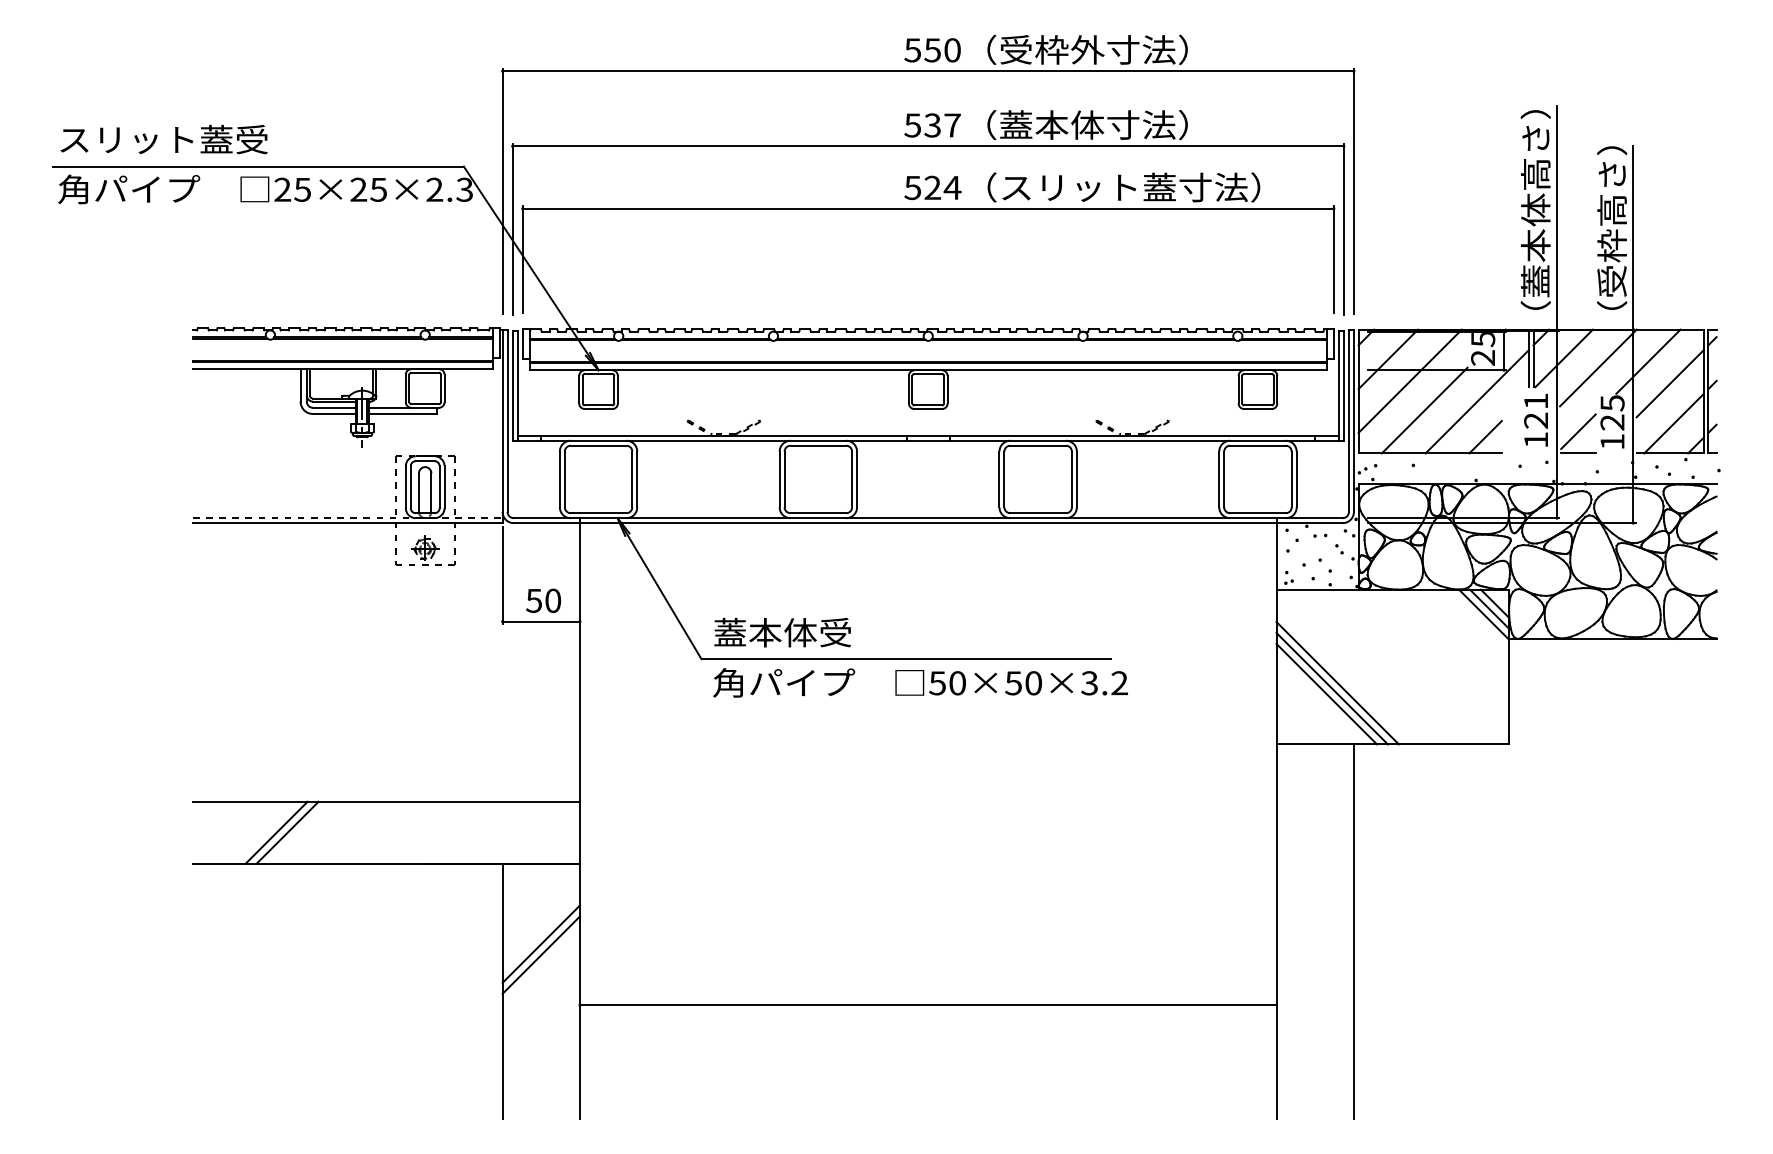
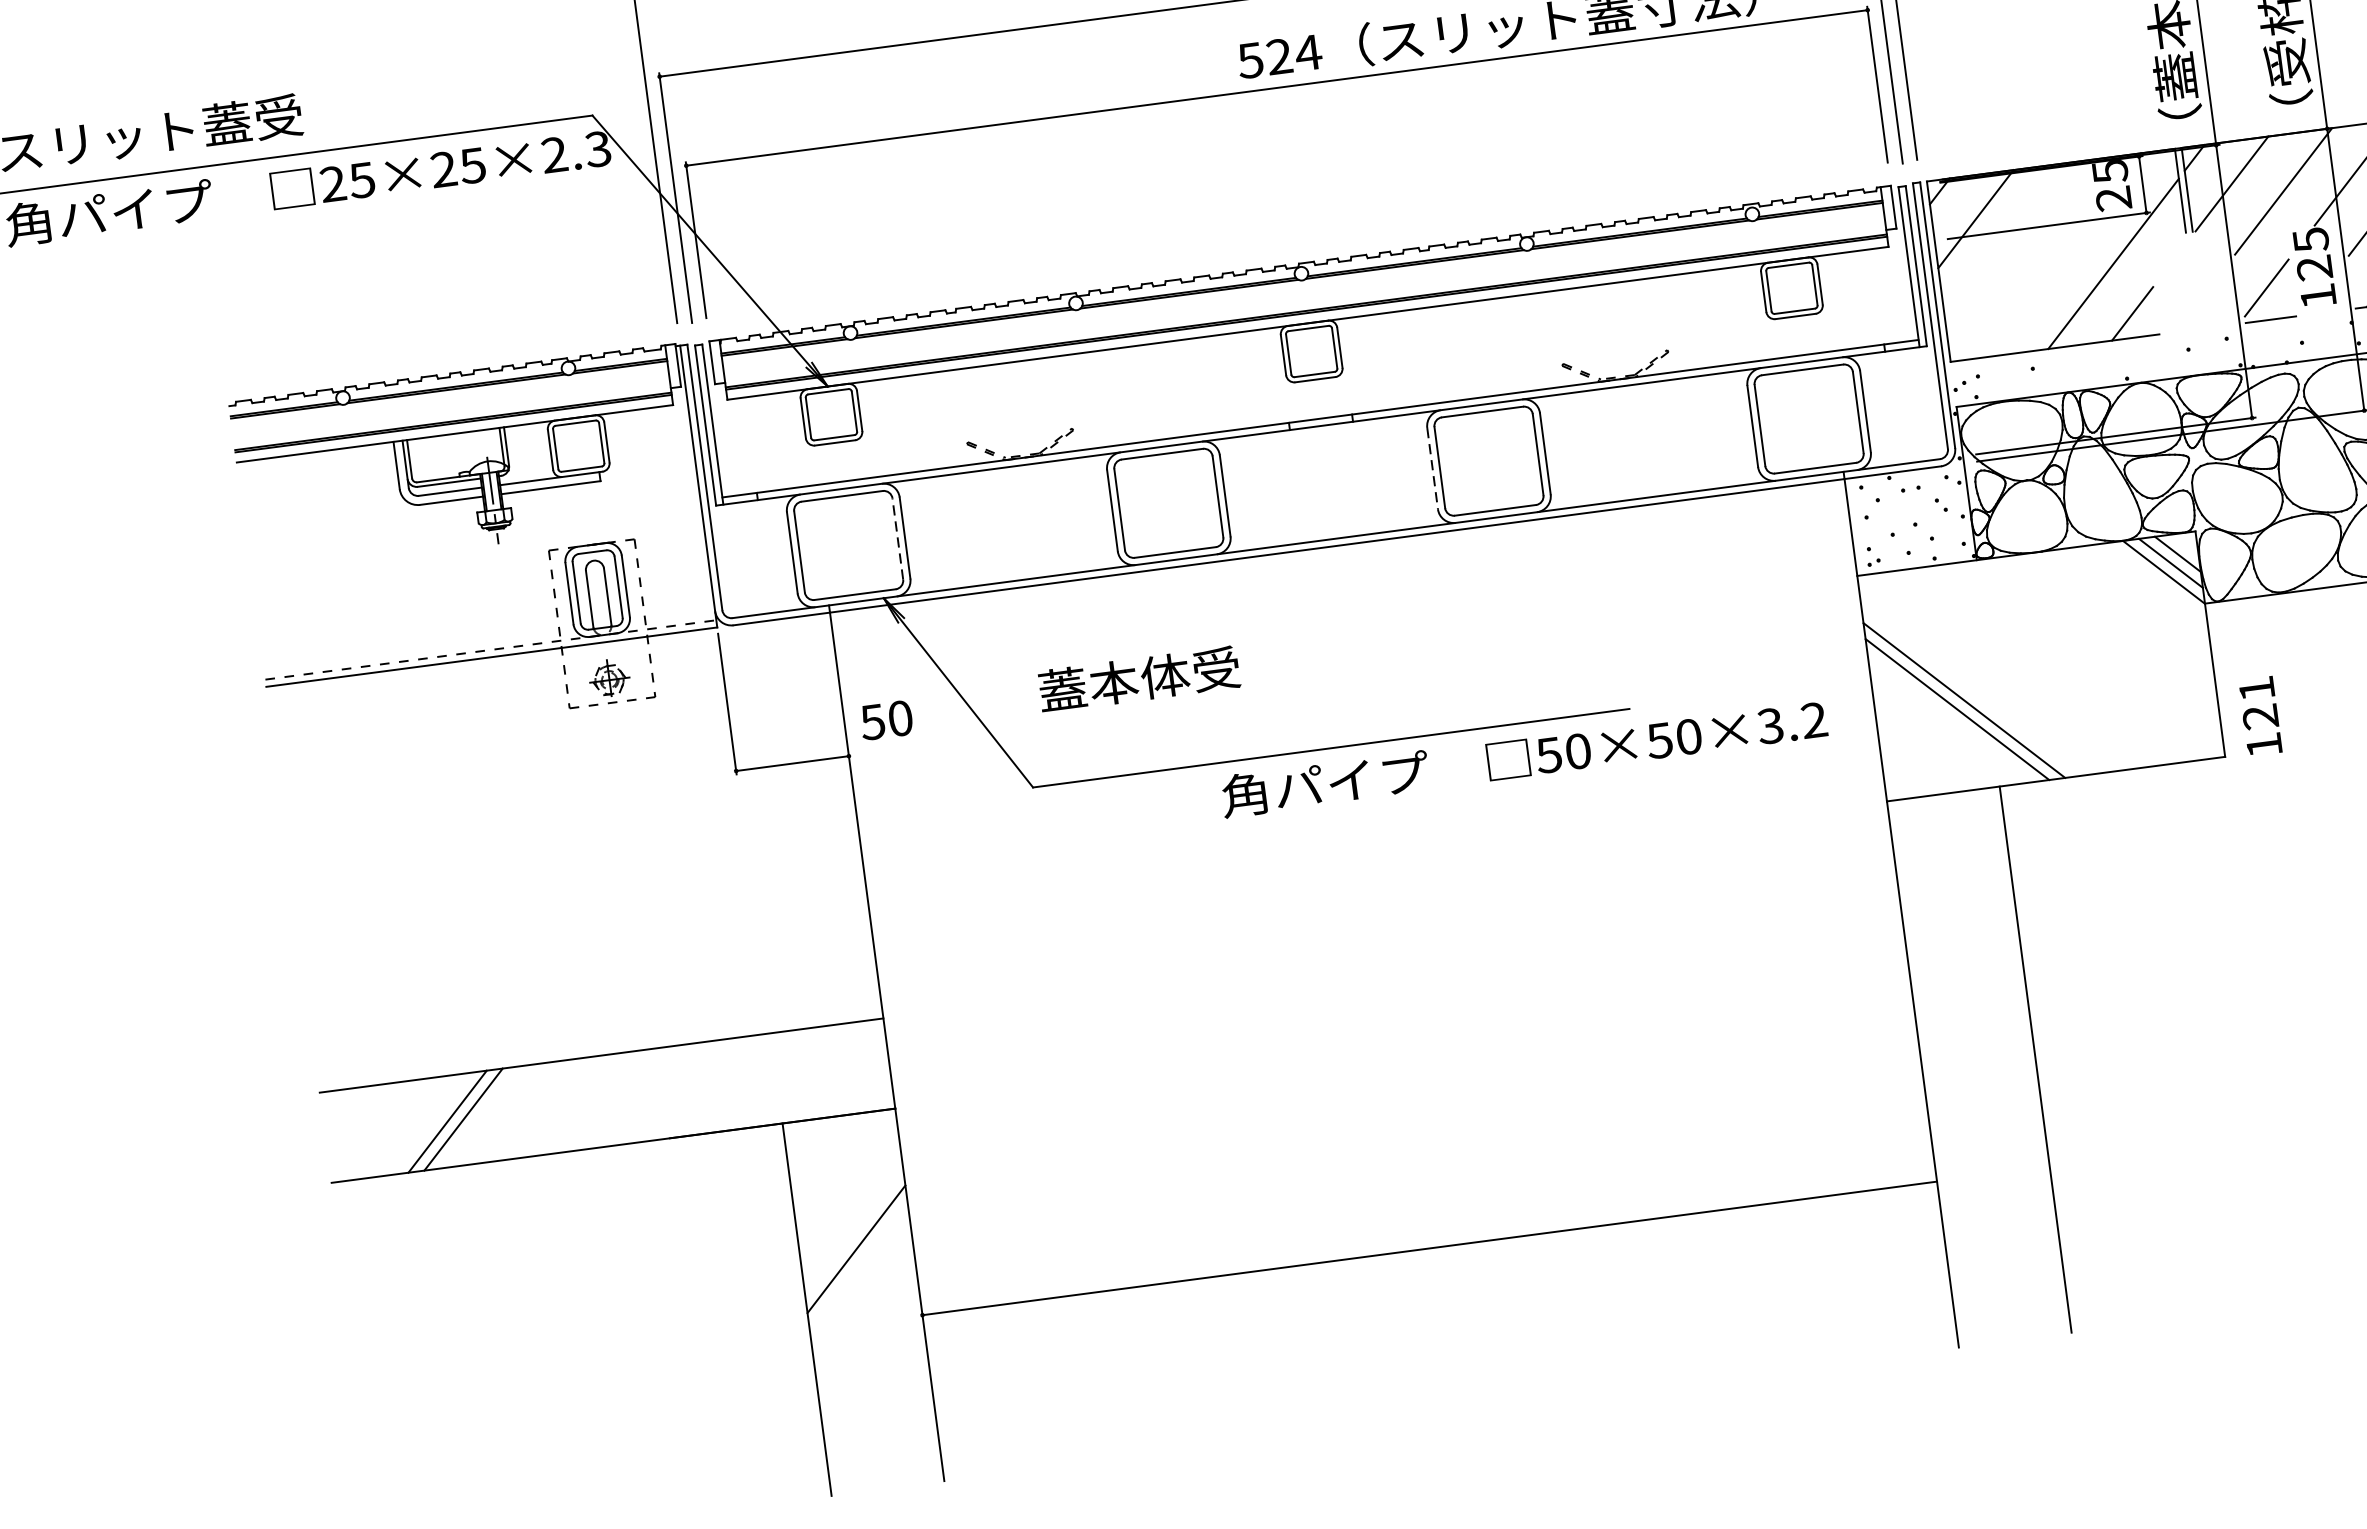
line: (1409, 380) -> (2010, 245), removed
line: (1424, 410) -> (2038, 286), removed
text: (1535, 420) -> (2259, 716), moved
line: (632, 479) -> (898, 539), solid -> dashed
line: (999, 479) -> (1432, 468), solid -> dashed
text: (543, 600) -> (886, 719), moved
text: (782, 632) -> (1138, 679), moved
text: (920, 682) -> (1524, 757), moved
line: (1326, 693) -> (1949, 717), removed
line: (540, 943) -> (853, 1232), removed

